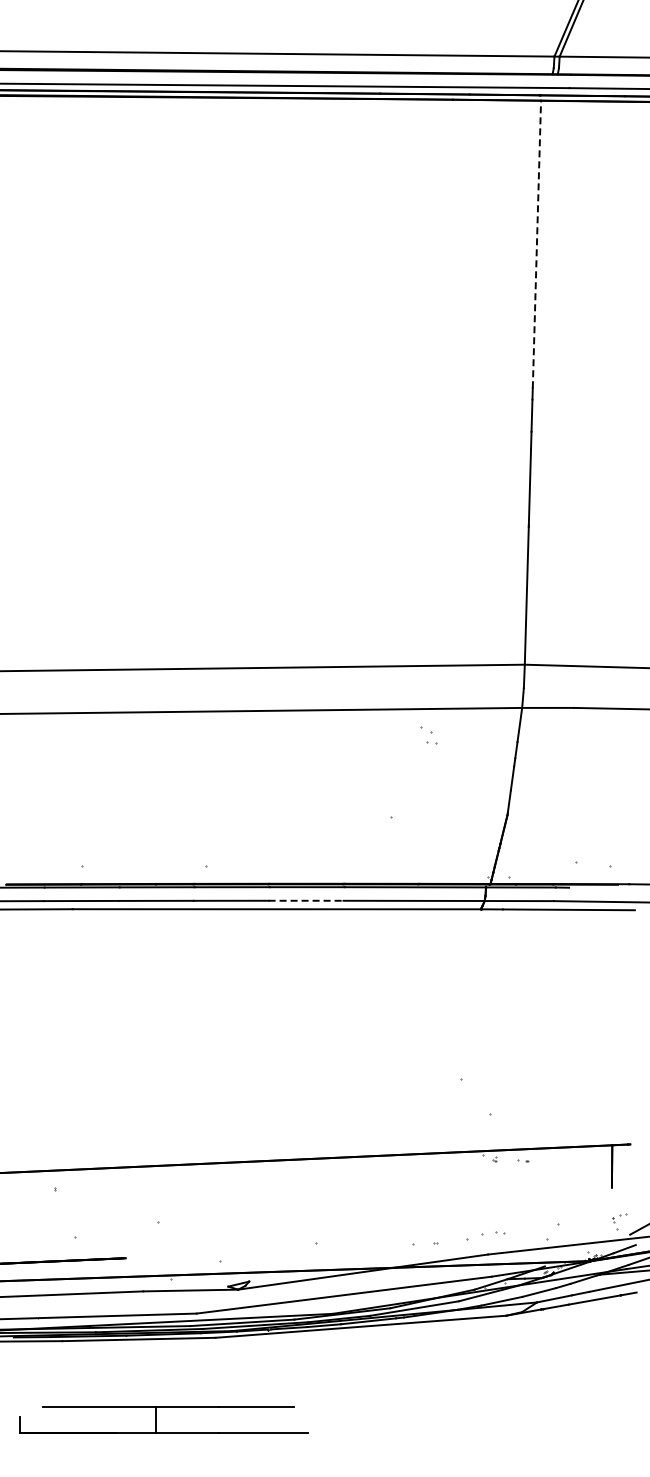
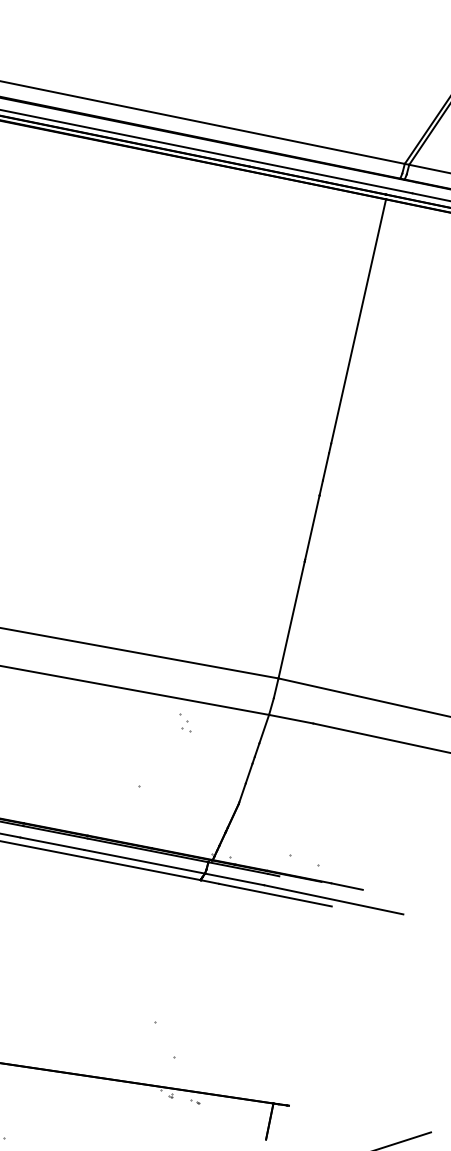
line: (536, 244) -> (358, 321), dashed -> solid
line: (306, 900) -> (52, 843), dashed -> solid

